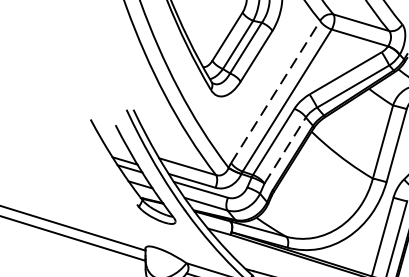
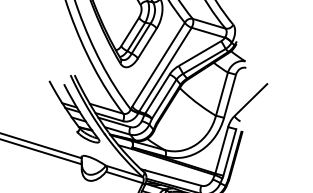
line: (275, 91) -> (158, 64), dashed -> solid
line: (285, 149) -> (164, 98), dashed -> solid

